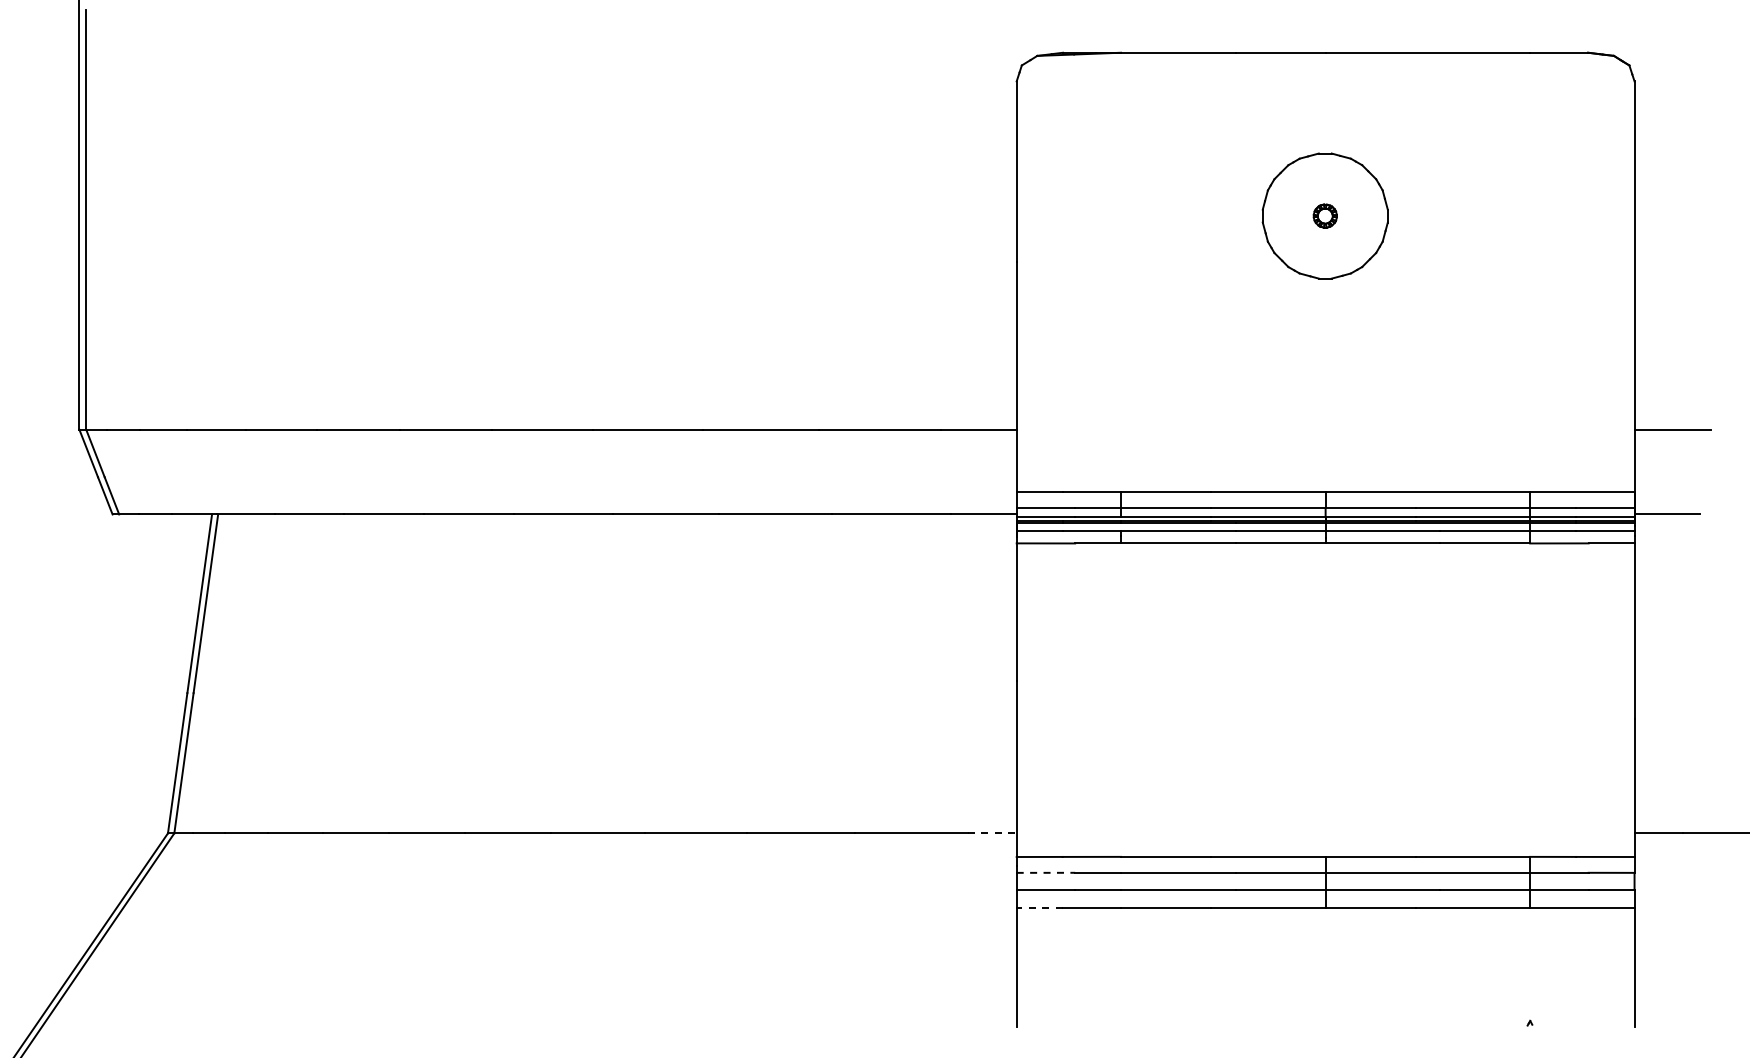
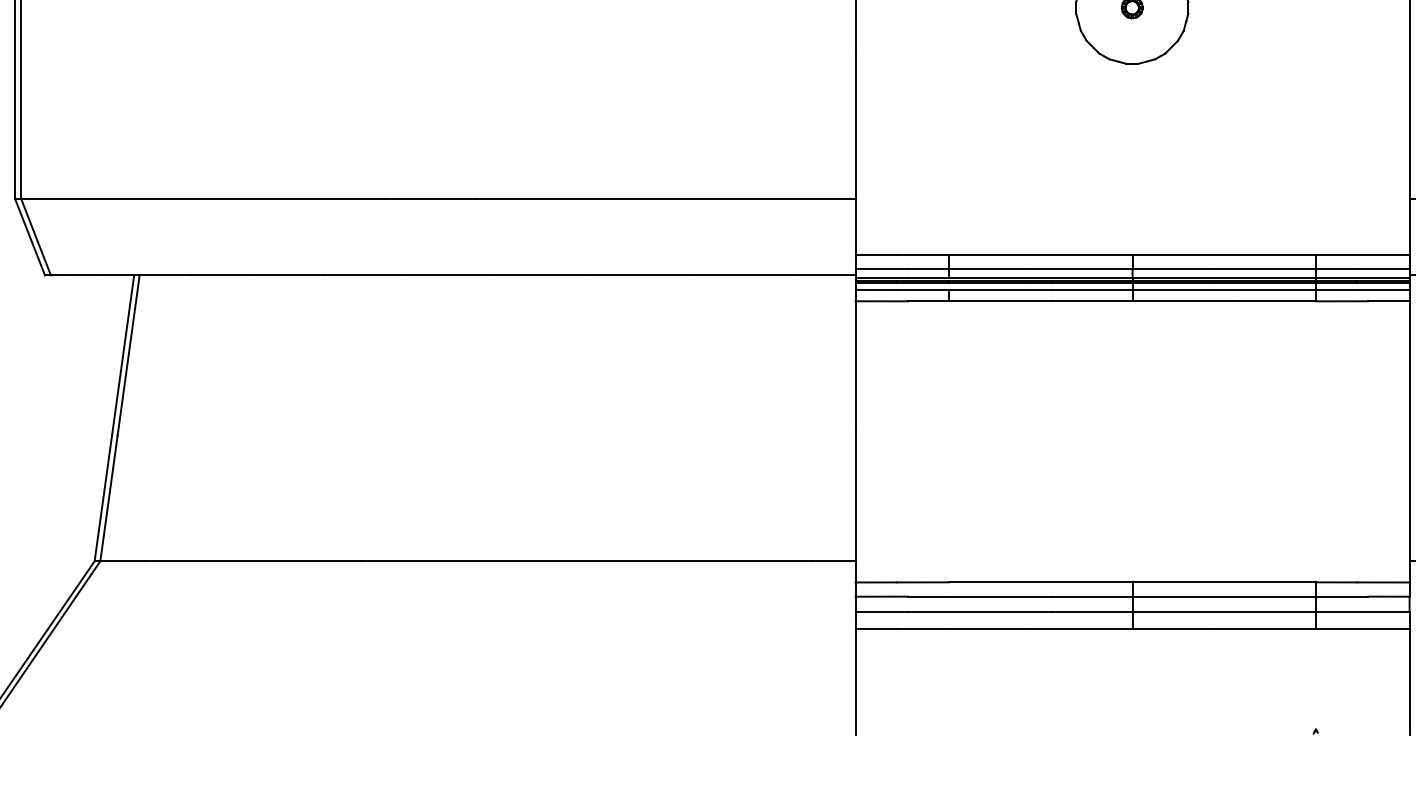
line: (992, 833) -> (833, 561), dashed -> solid
line: (1046, 872) -> (882, 596), dashed -> solid
line: (1039, 908) -> (876, 628), dashed -> solid

